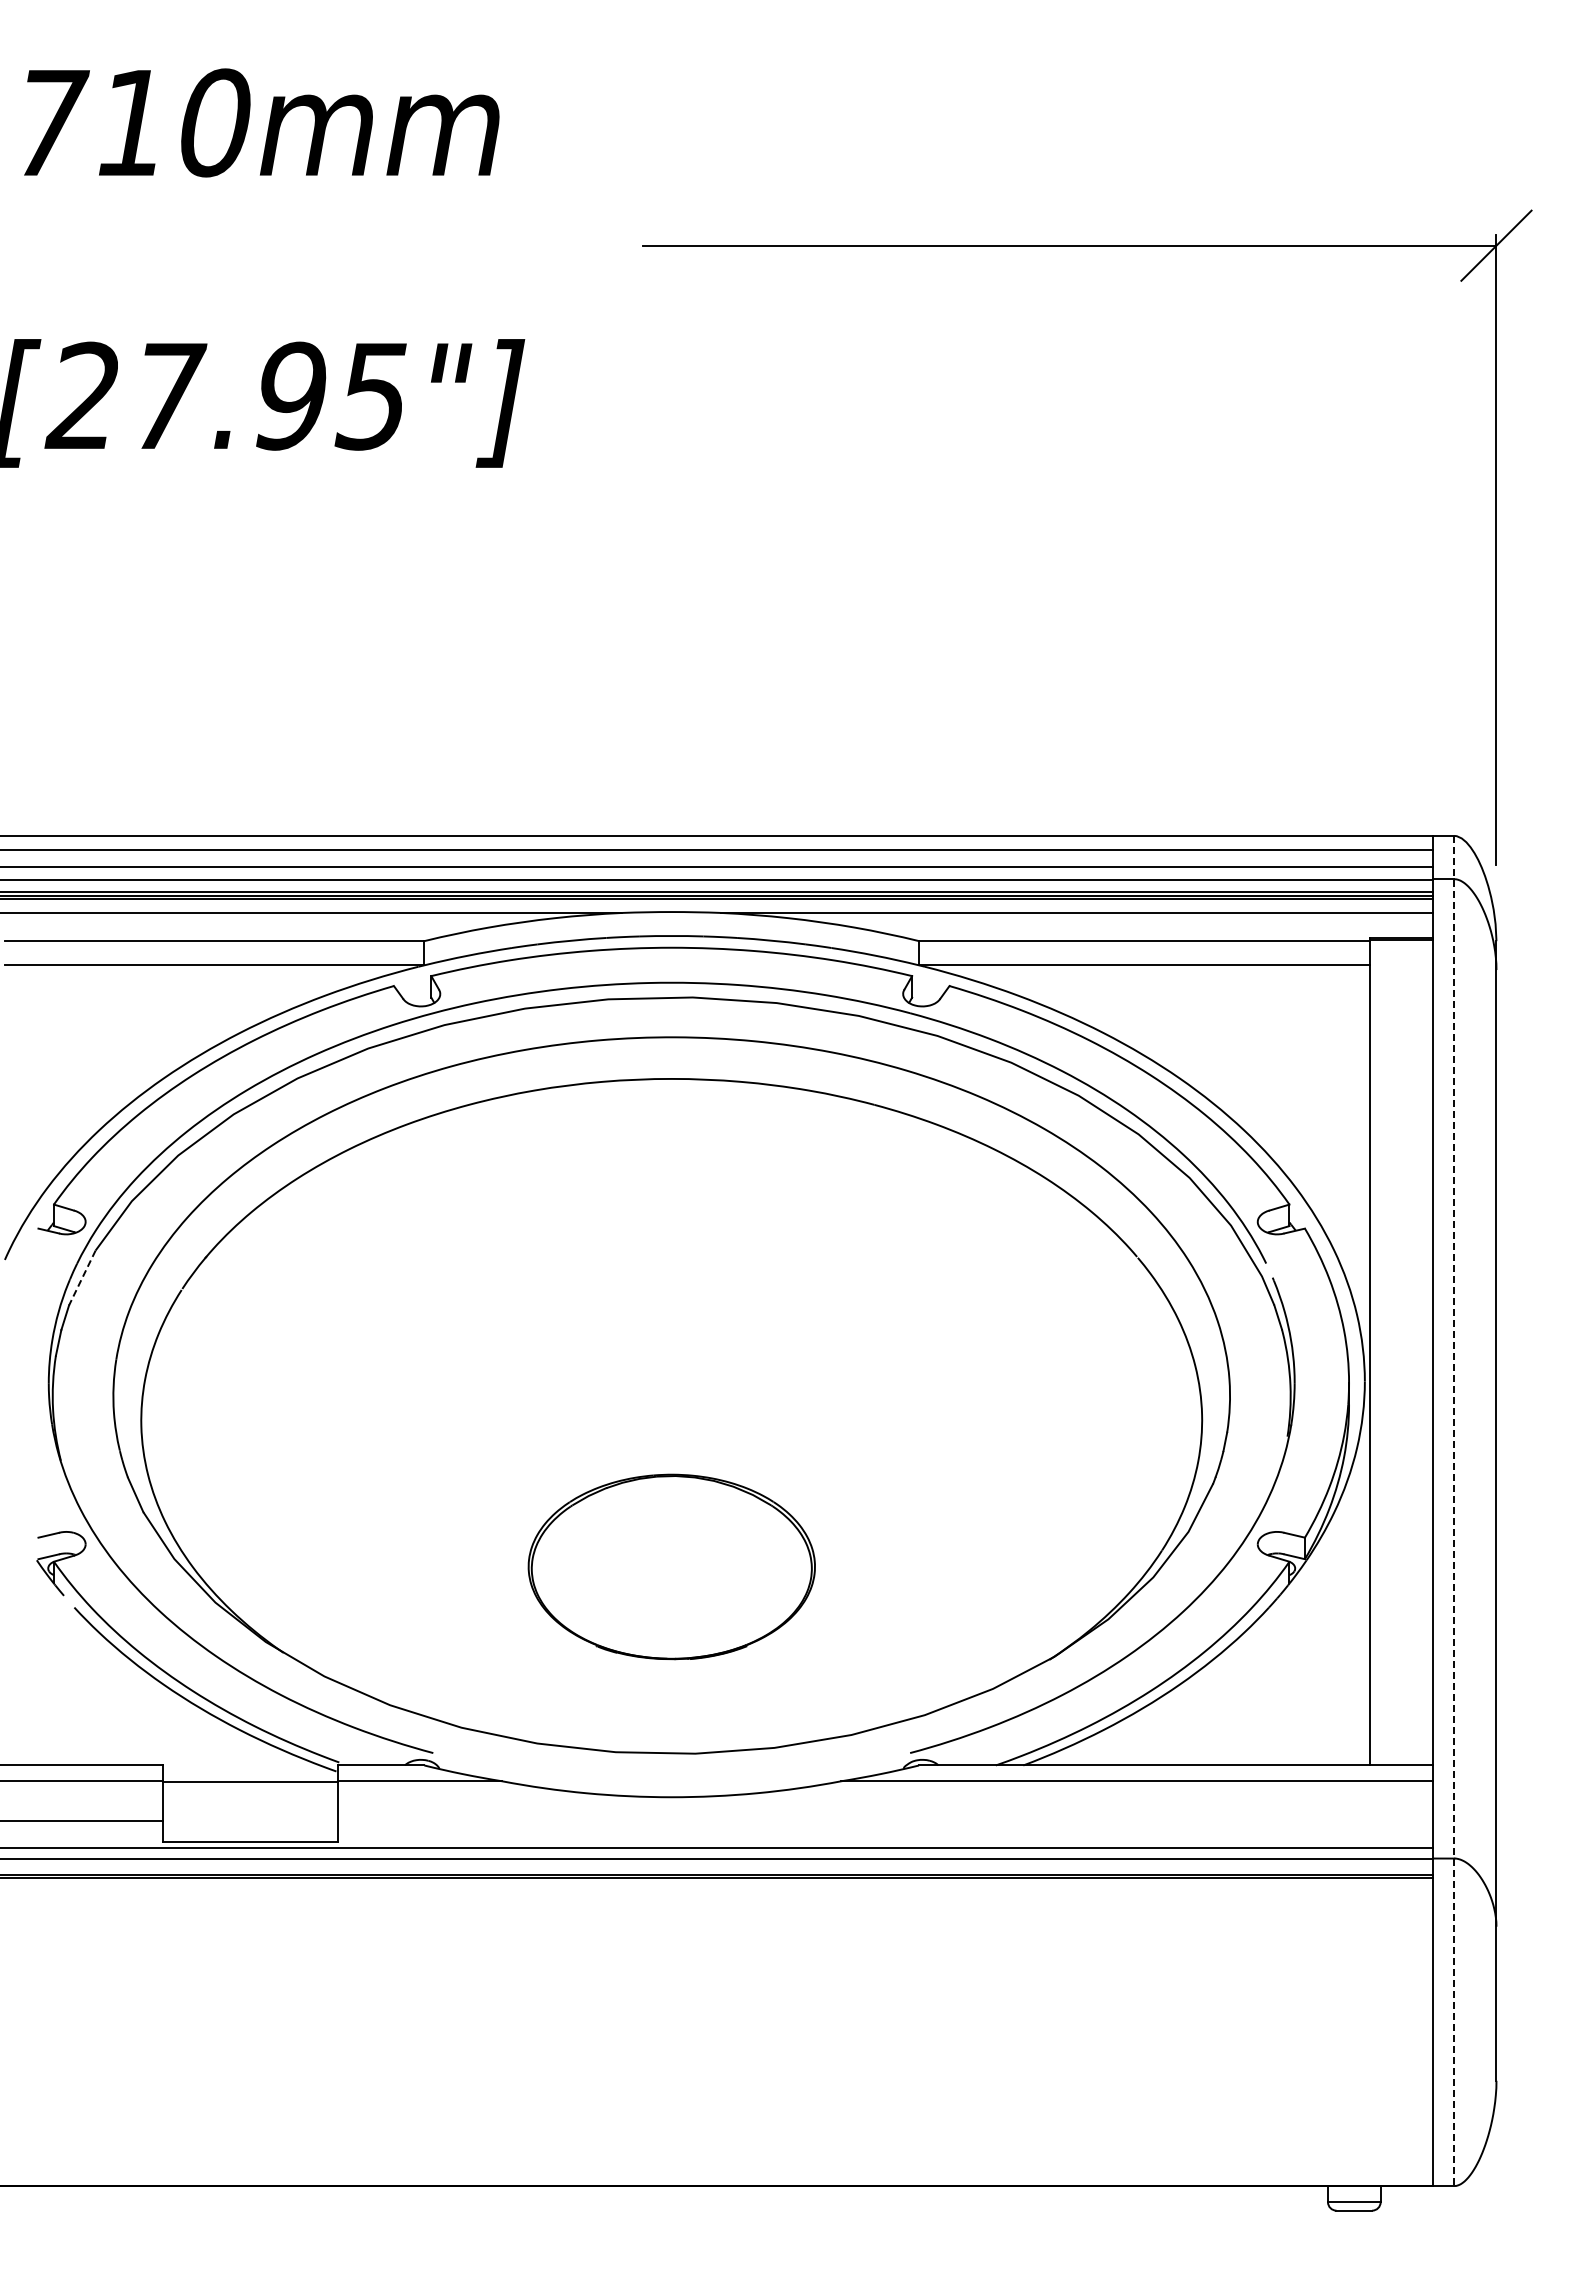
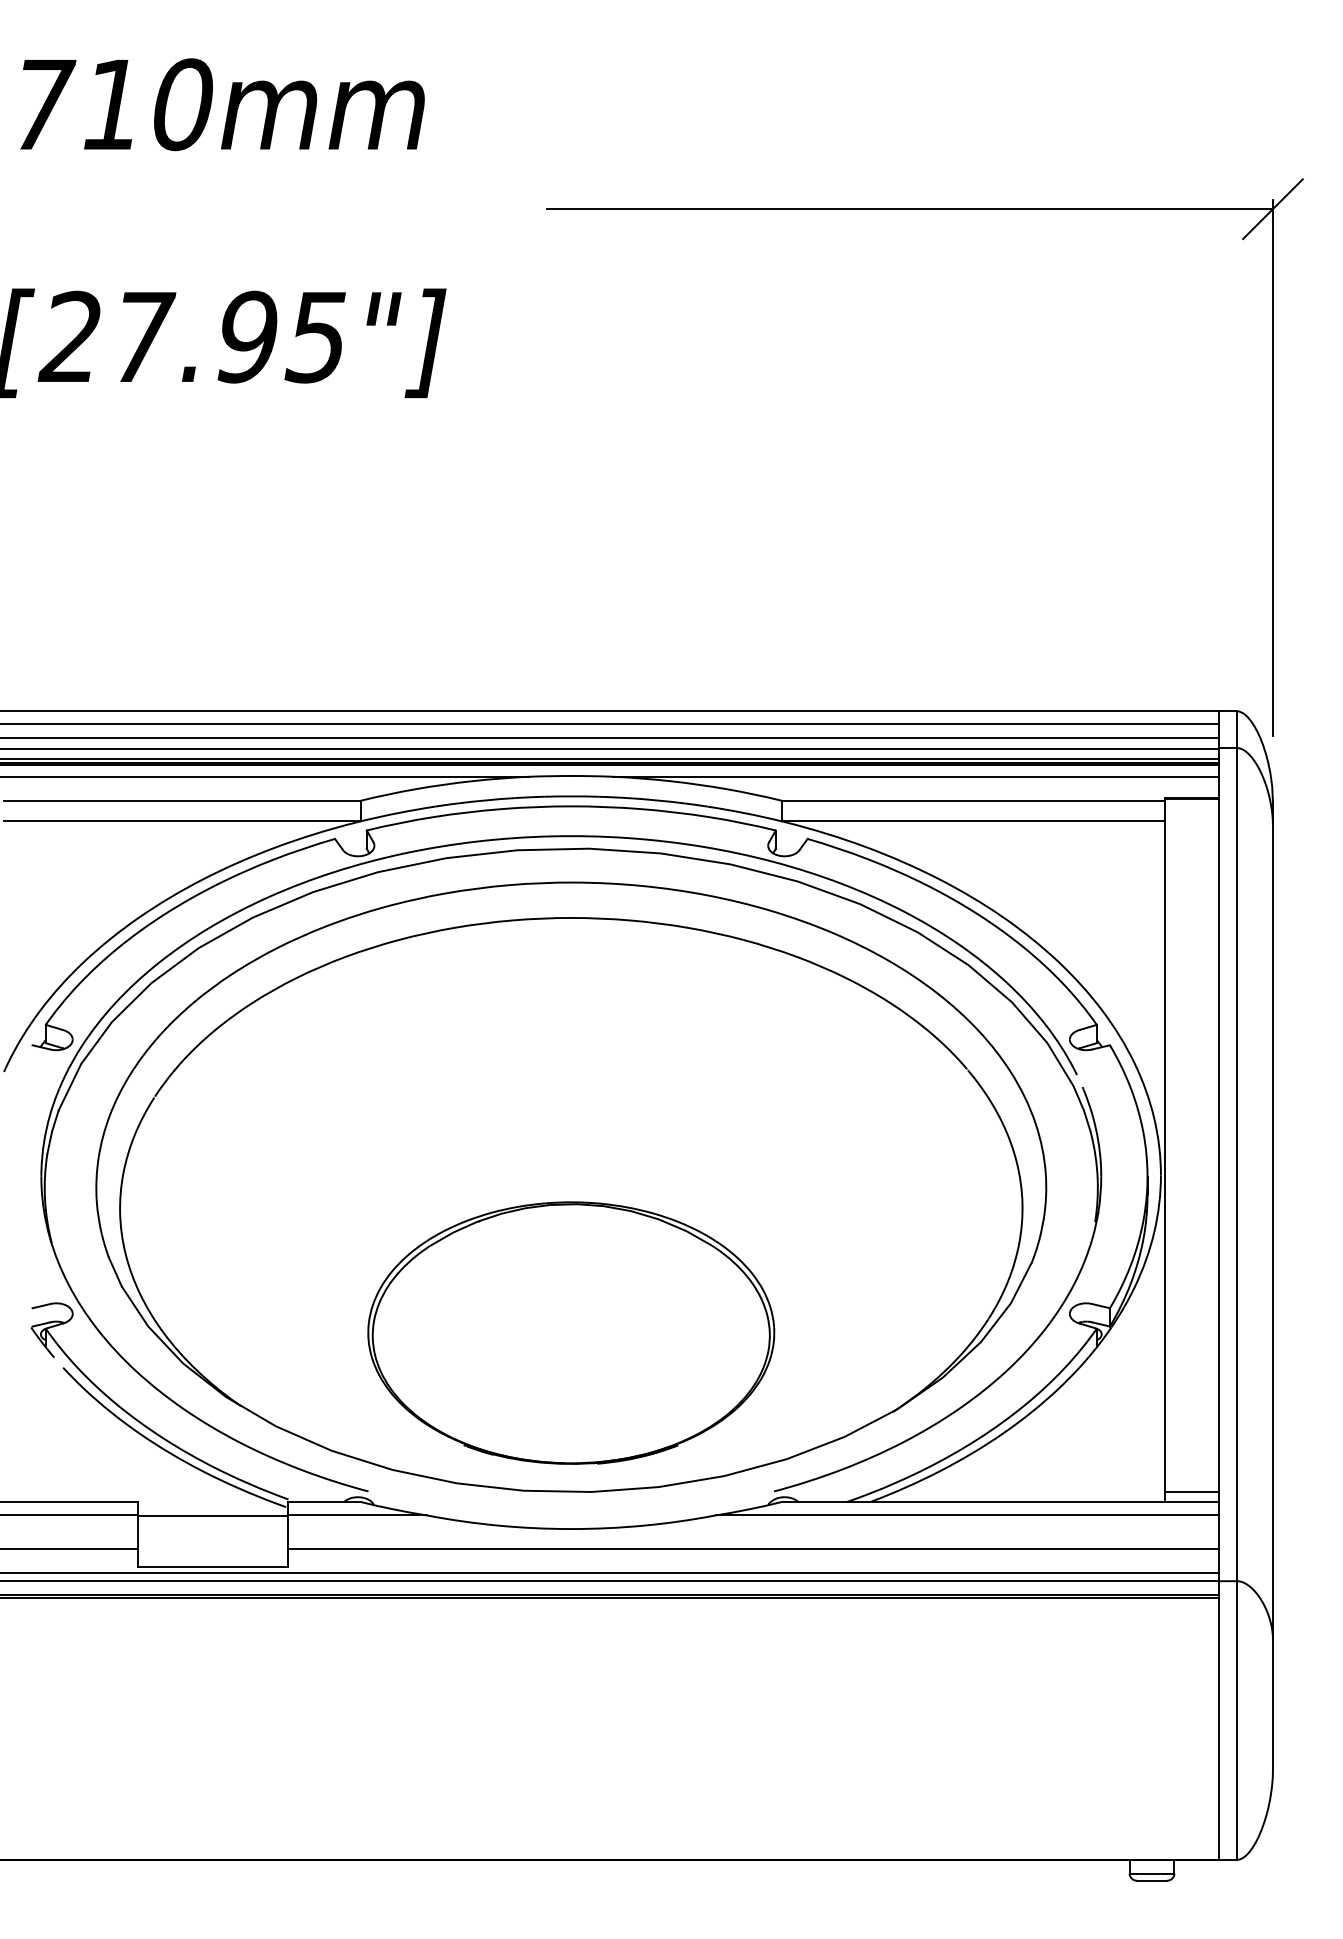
line: (82, 1278) -> (70, 1087), dashed -> solid
line: (1454, 1511) -> (1237, 1285), dashed -> solid
part: (671, 1566) -> (571, 1332), size x1.67
line: (1401, 1753) -> (1192, 1491), added
line: (885, 1820) -> (753, 1548), added

